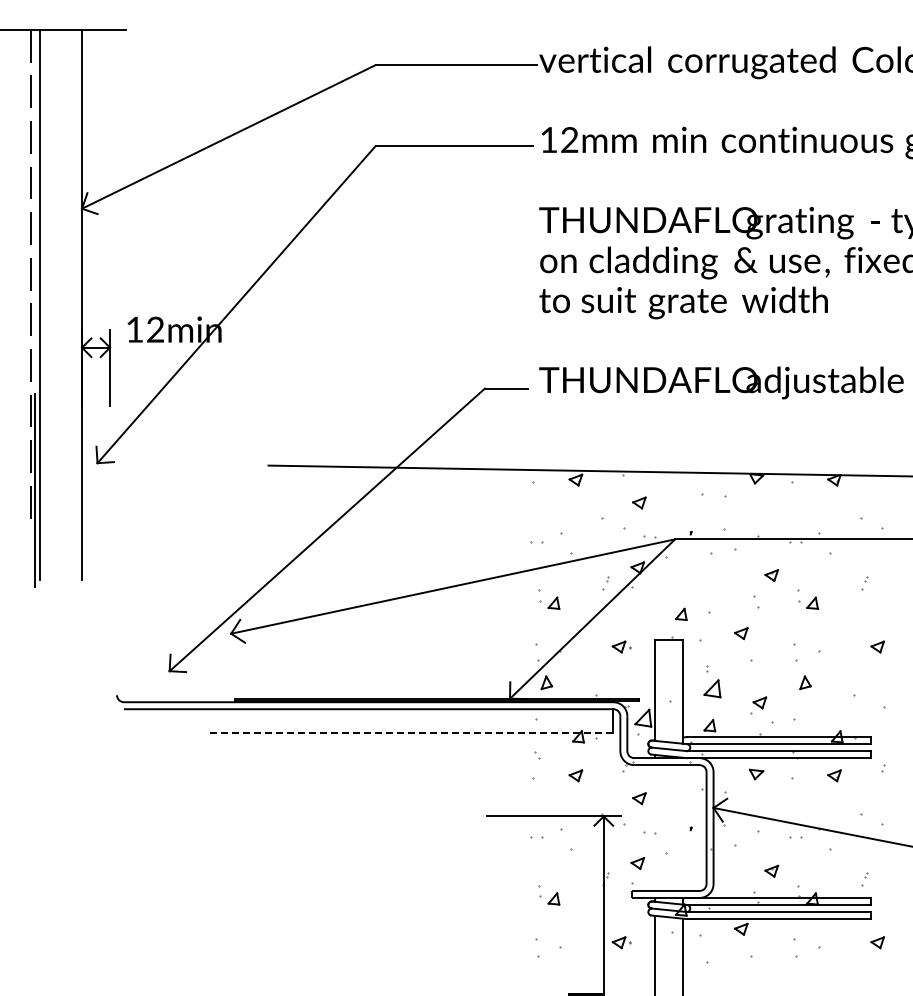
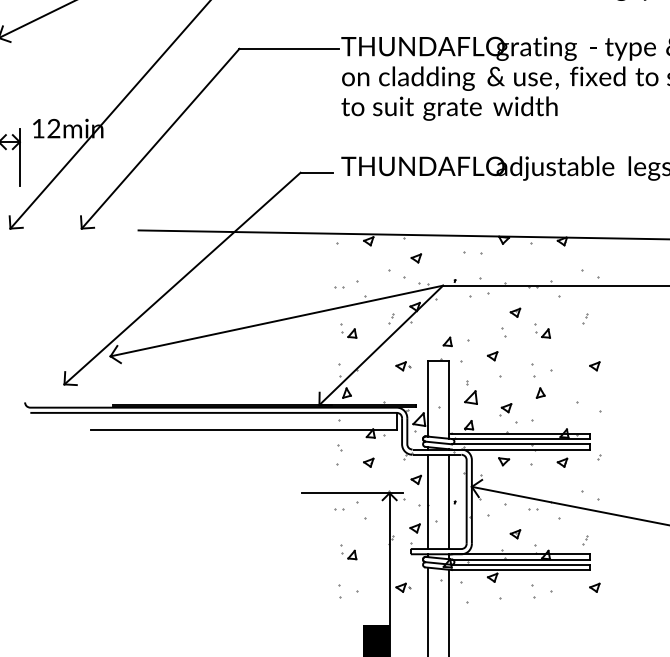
part: (327, 311) -> (182, 115), added
line: (409, 732) -> (244, 430), dashed -> solid
line: (655, 827) -> (428, 501), added
line: (683, 827) -> (449, 501), added

